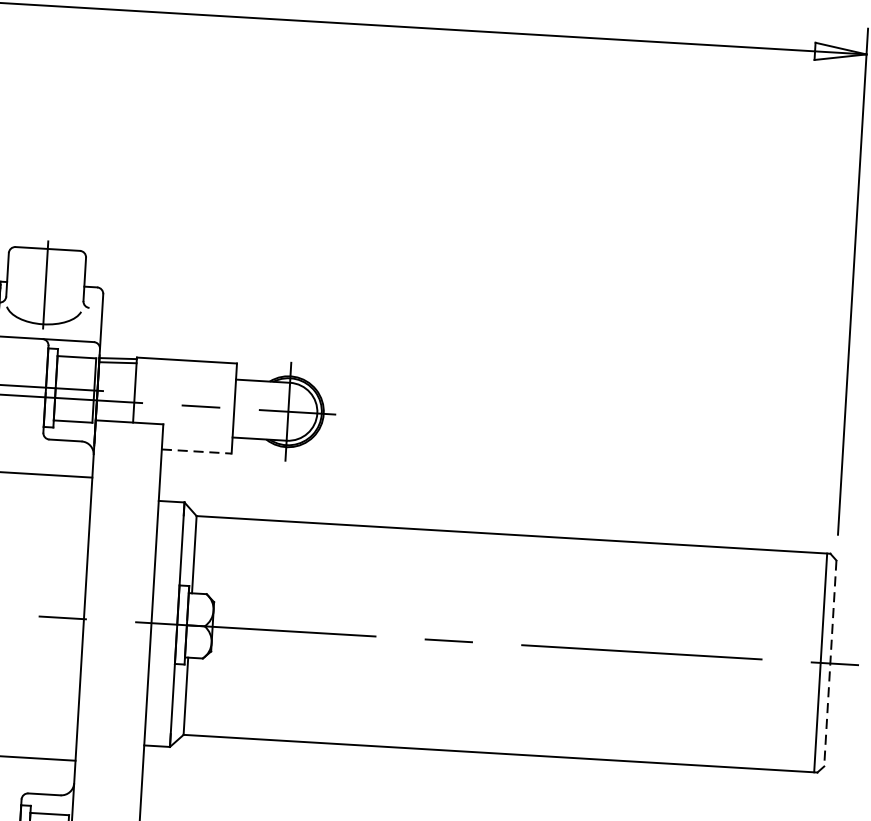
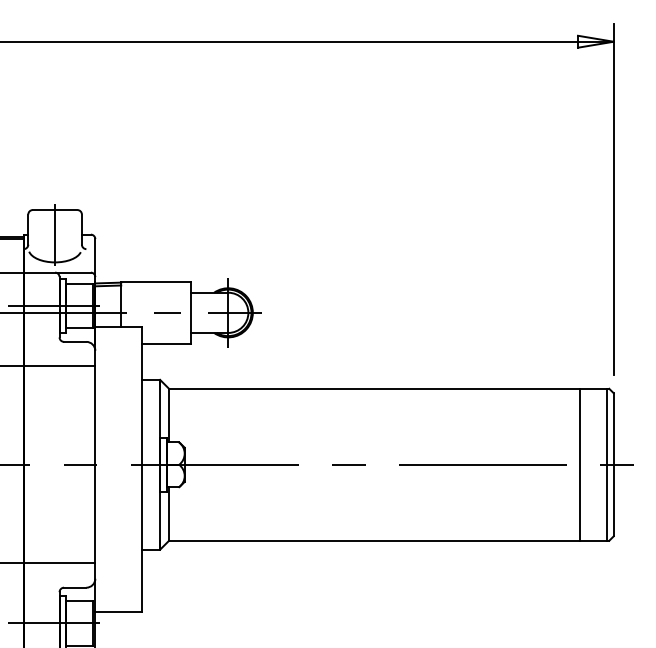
line: (198, 452) -> (167, 344), dashed -> solid
line: (782, 660) -> (580, 464), added
line: (830, 663) -> (613, 464), dashed -> solid

